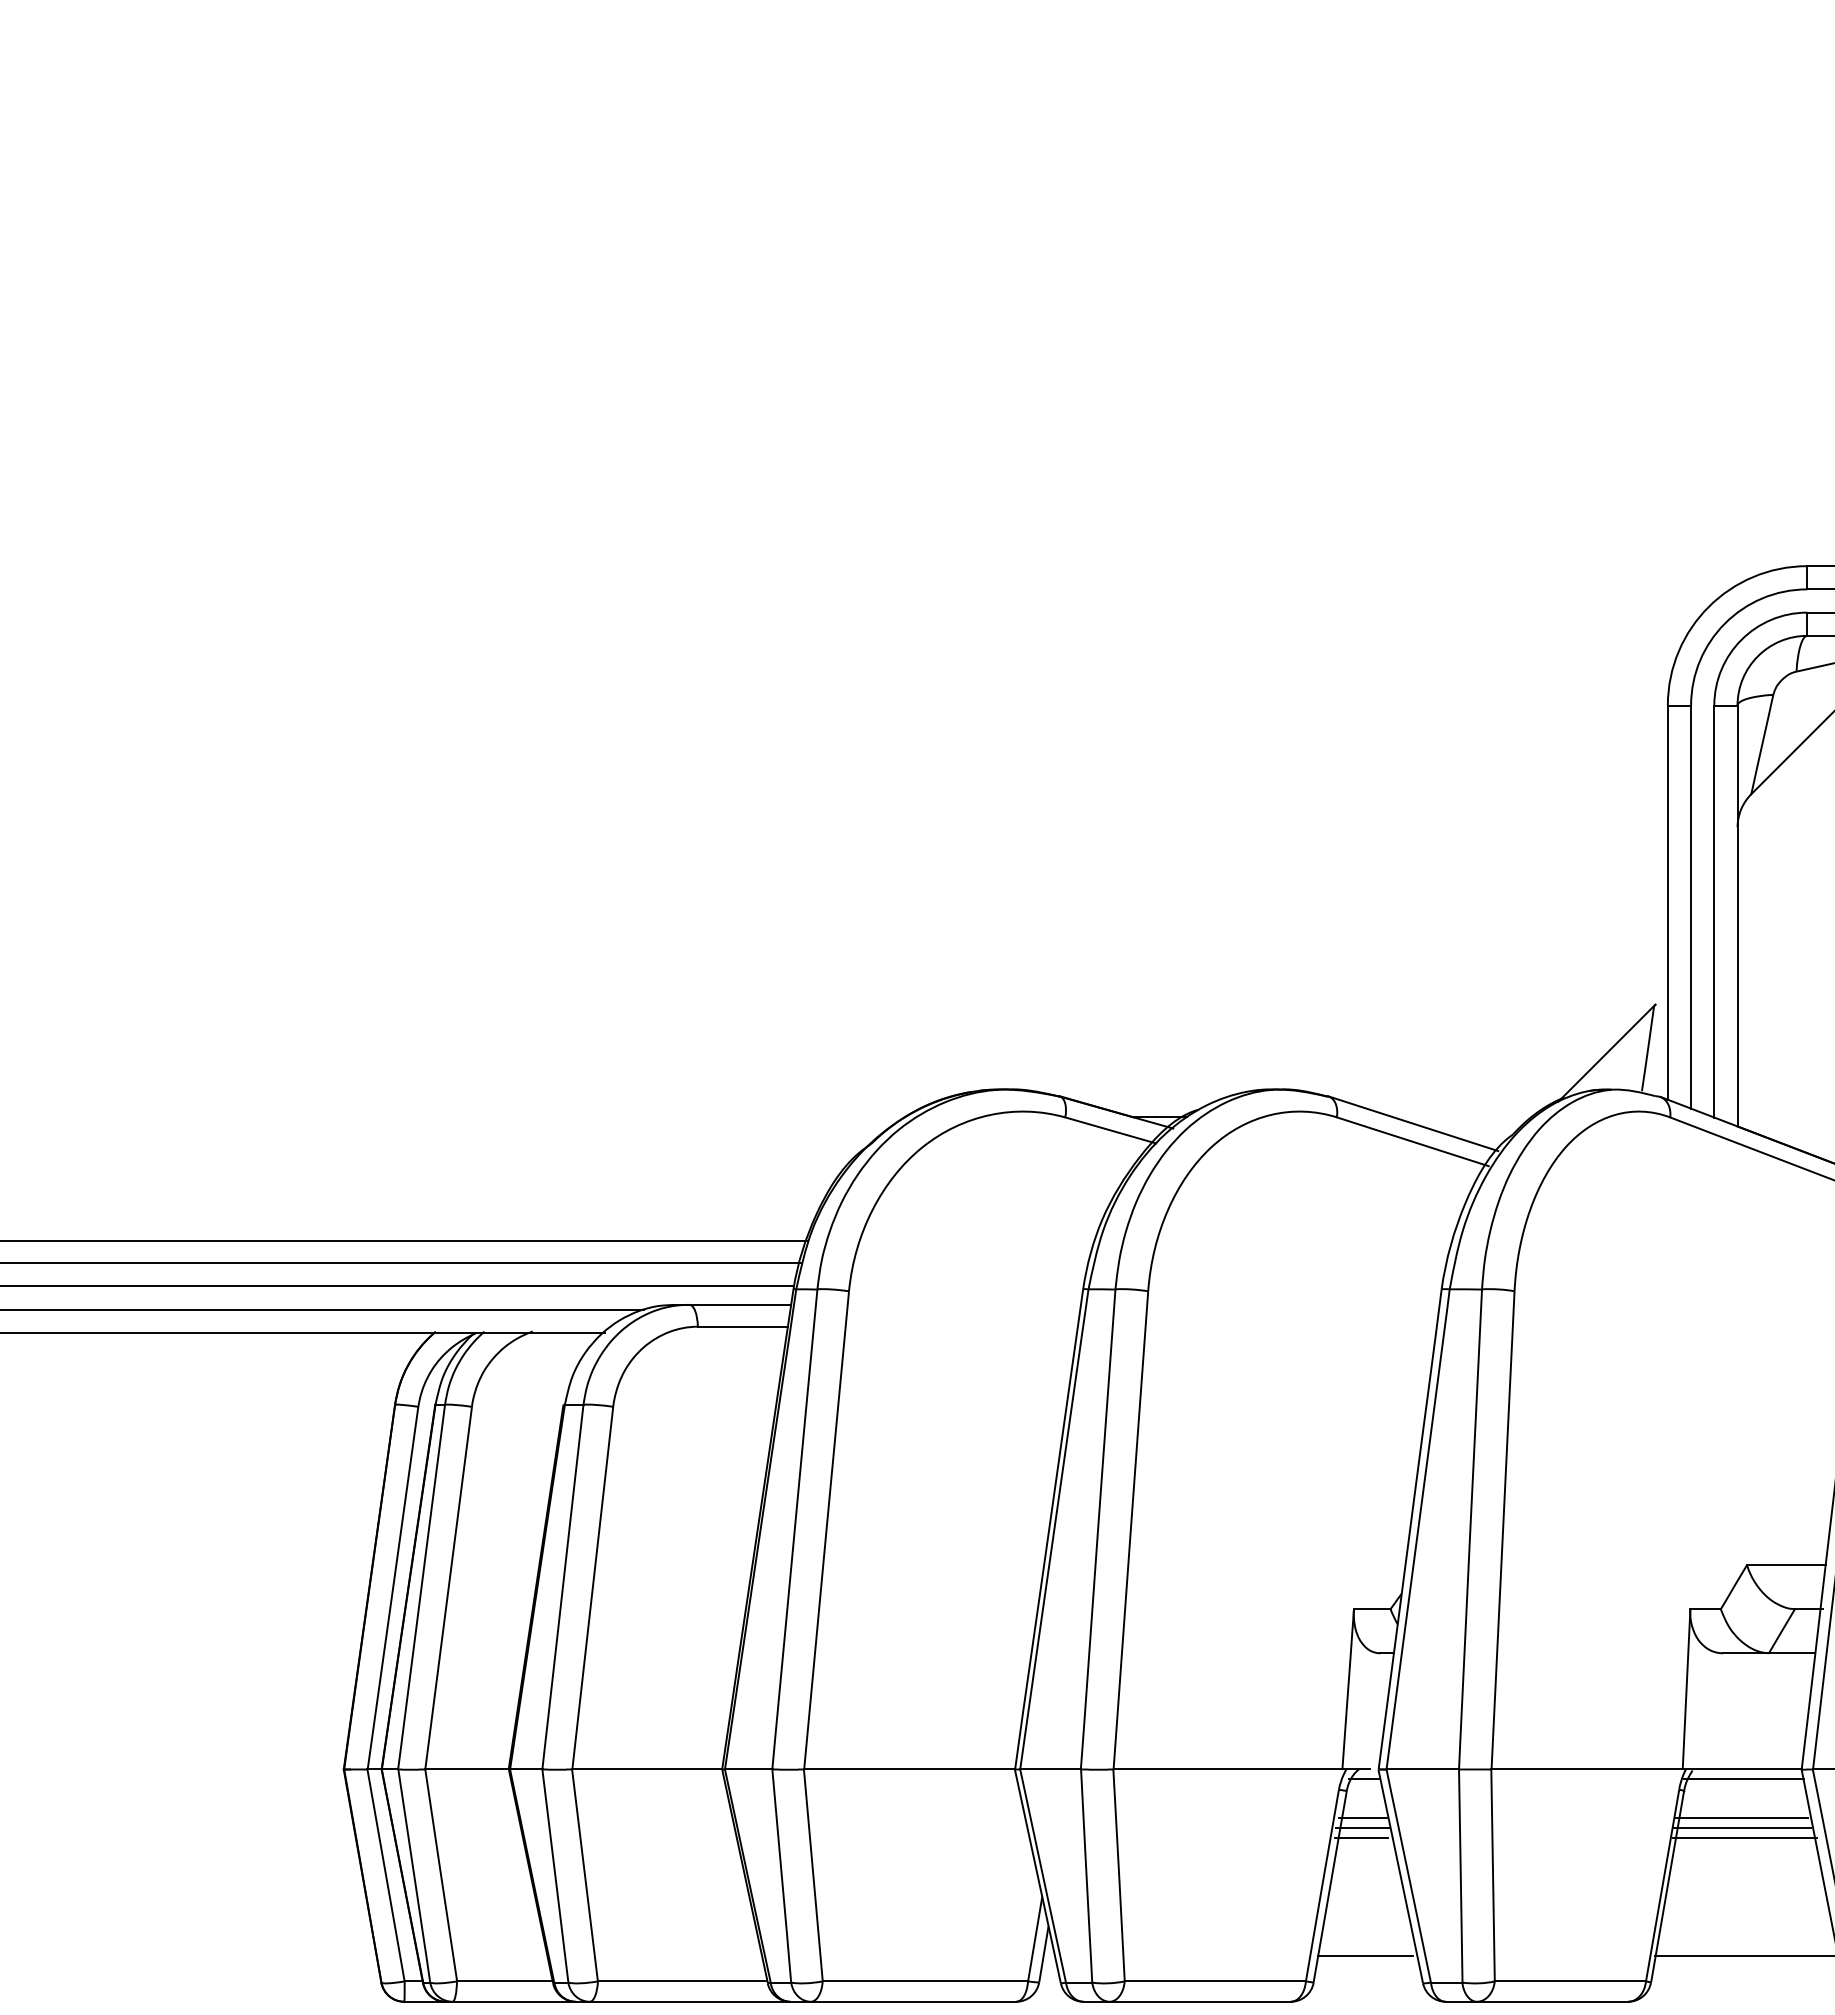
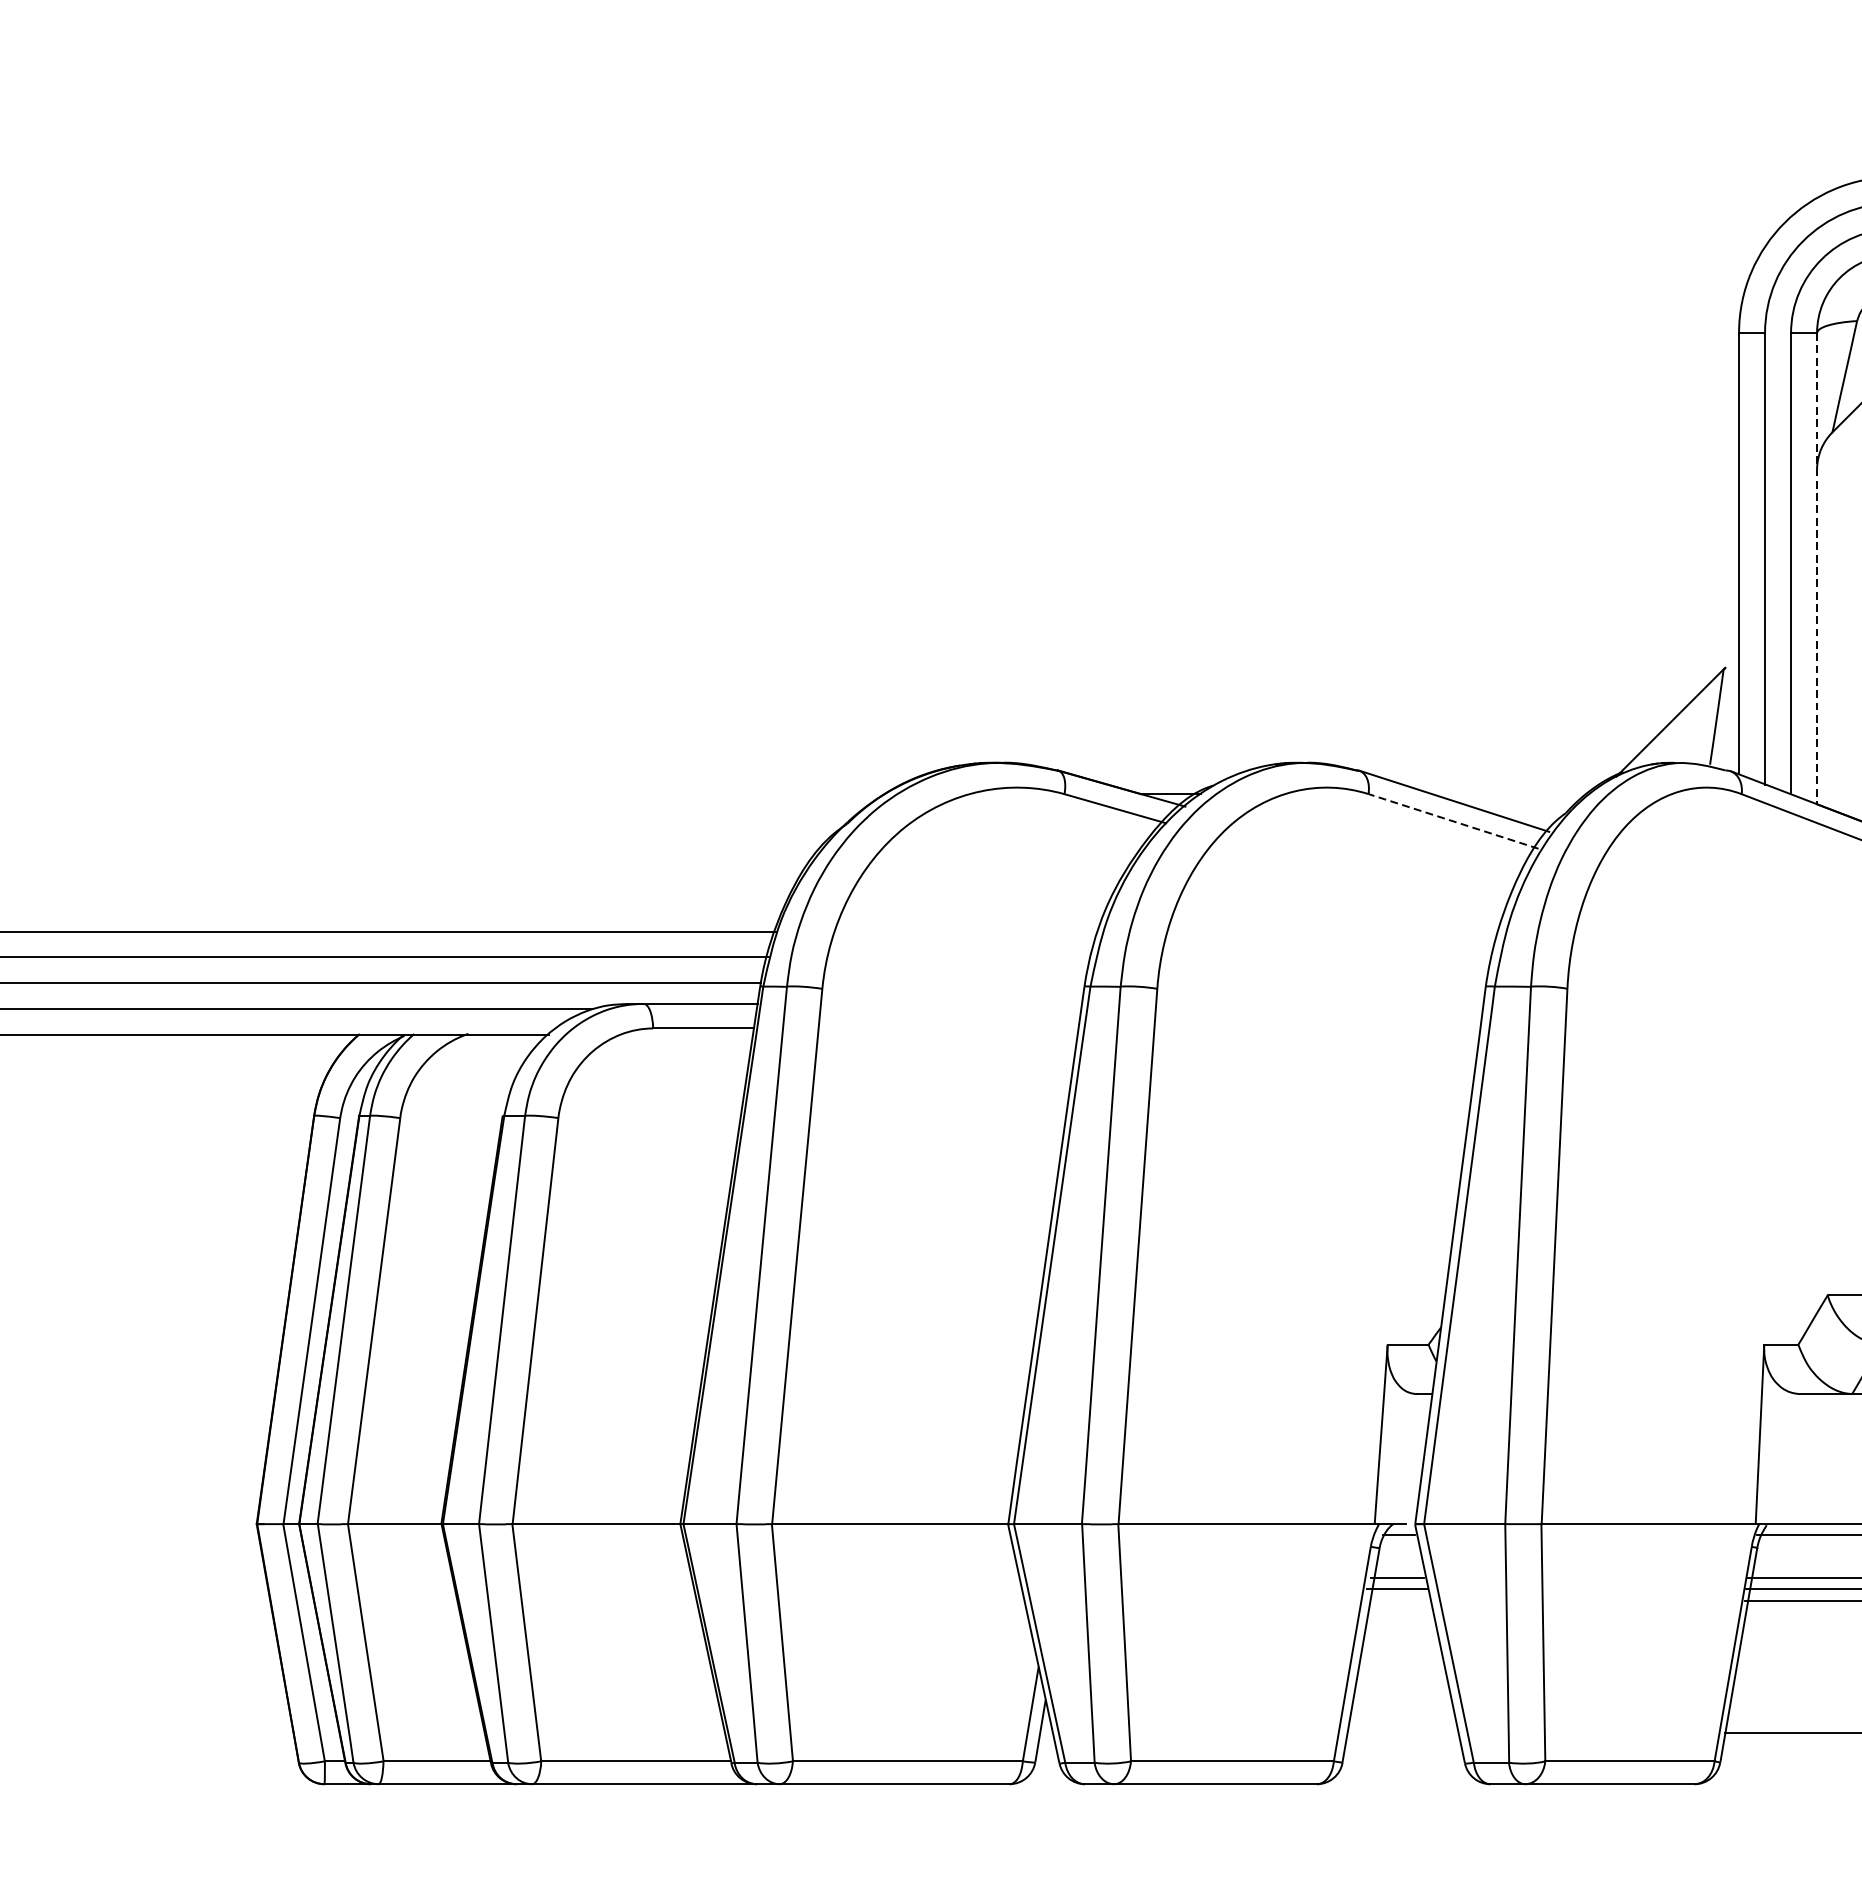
line: (1737, 916) -> (1817, 569), solid -> dashed
line: (1412, 1141) -> (1453, 821), solid -> dashed
line: (1361, 1838) -> (1396, 1601), removed
line: (1365, 1956) -> (1400, 1733), removed

